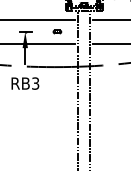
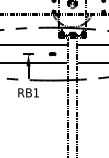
text: (34, 83) -> (35, 92), RB3 -> RB1

